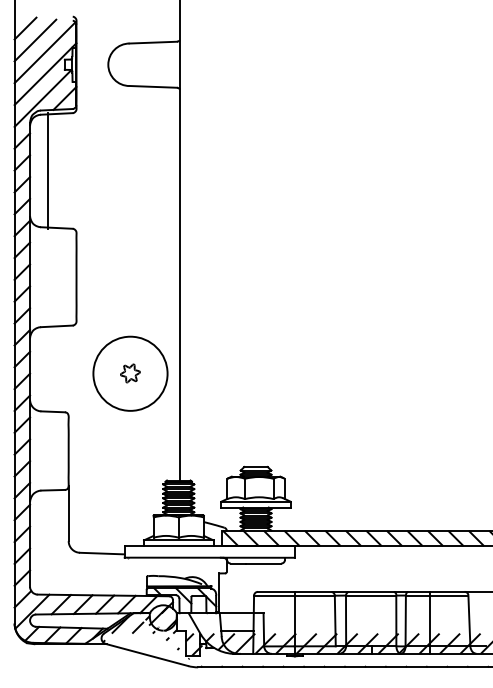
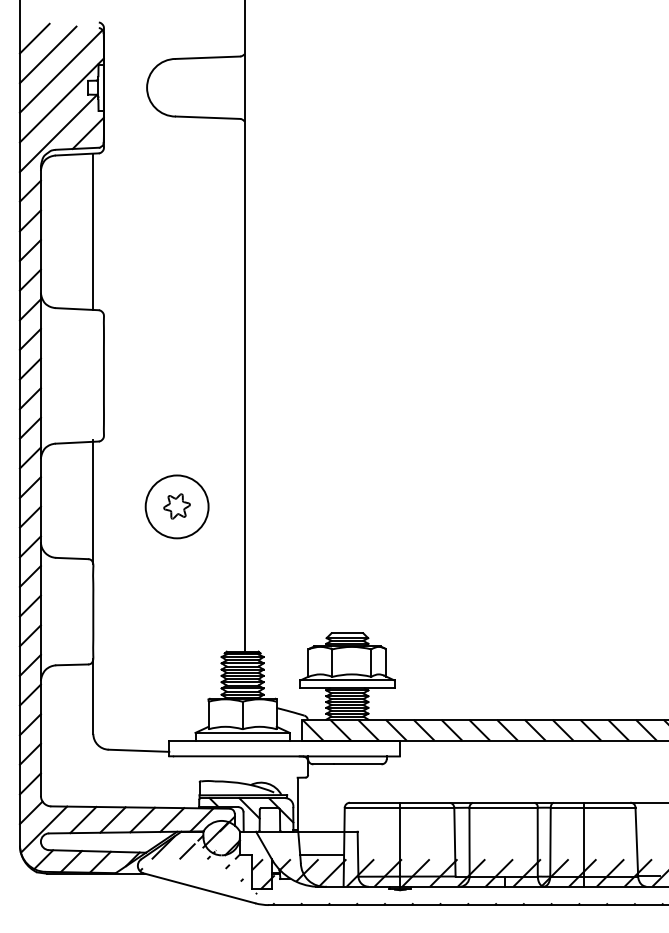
line: (47, 170) -> (93, 231), moved
line: (68, 370) -> (93, 502), added
circle: (130, 373) -> (177, 506), size x0.62

